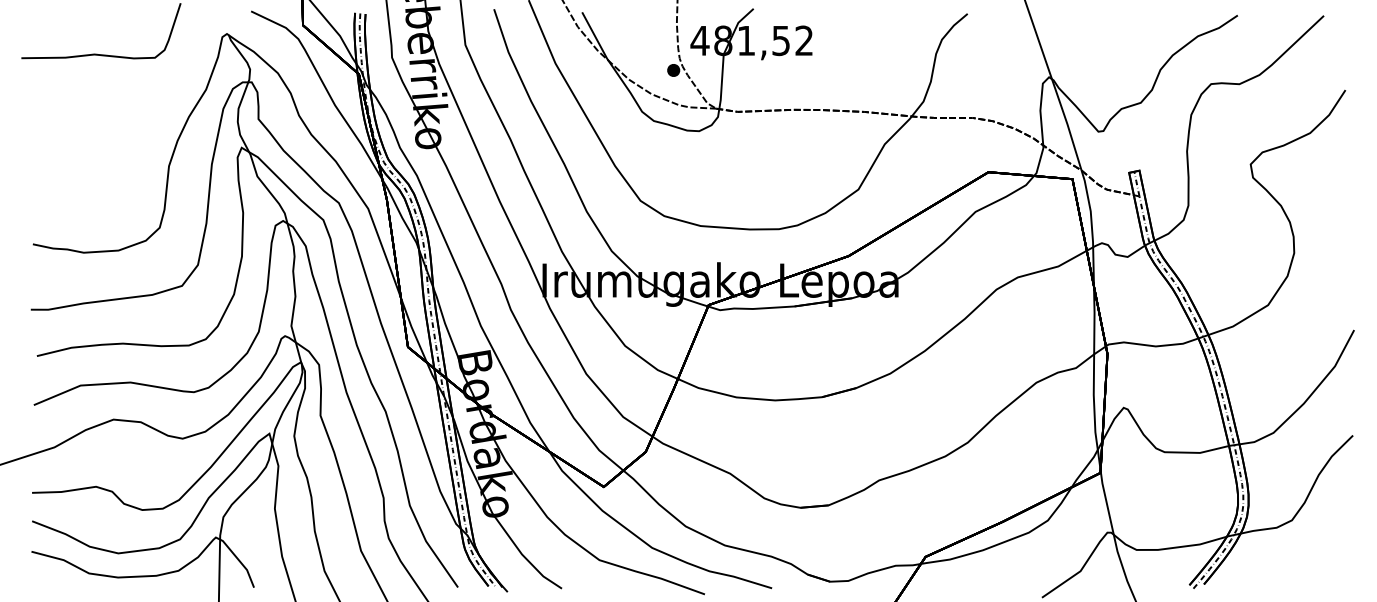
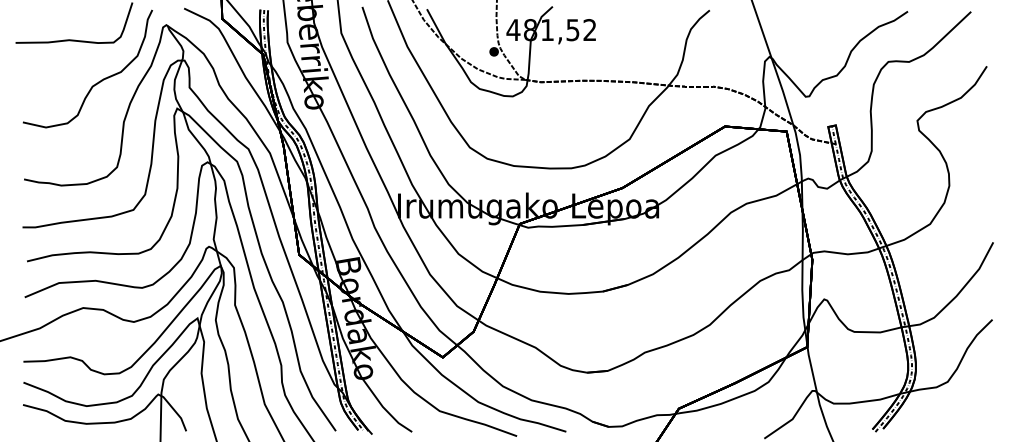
curve: (132, 112) -> (97, 82), added

